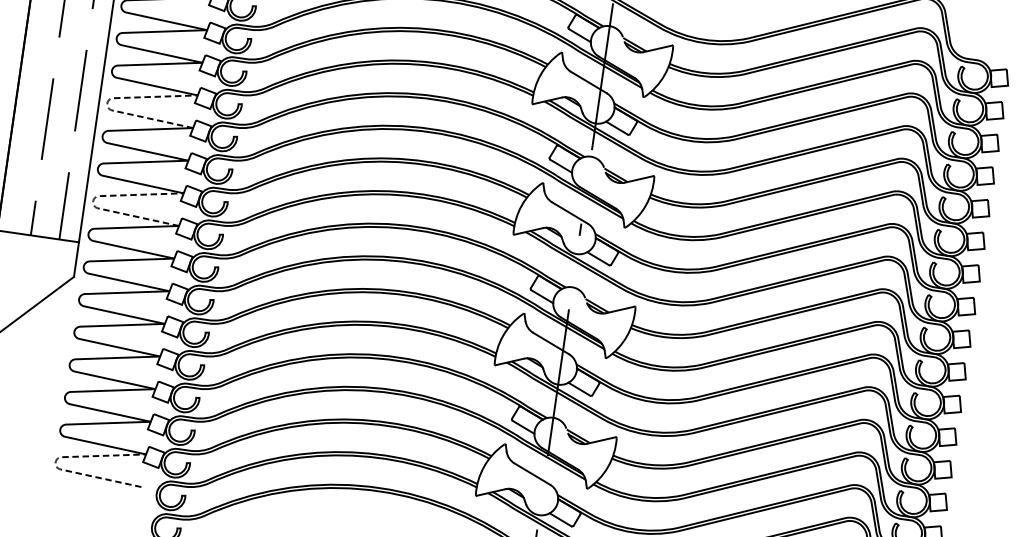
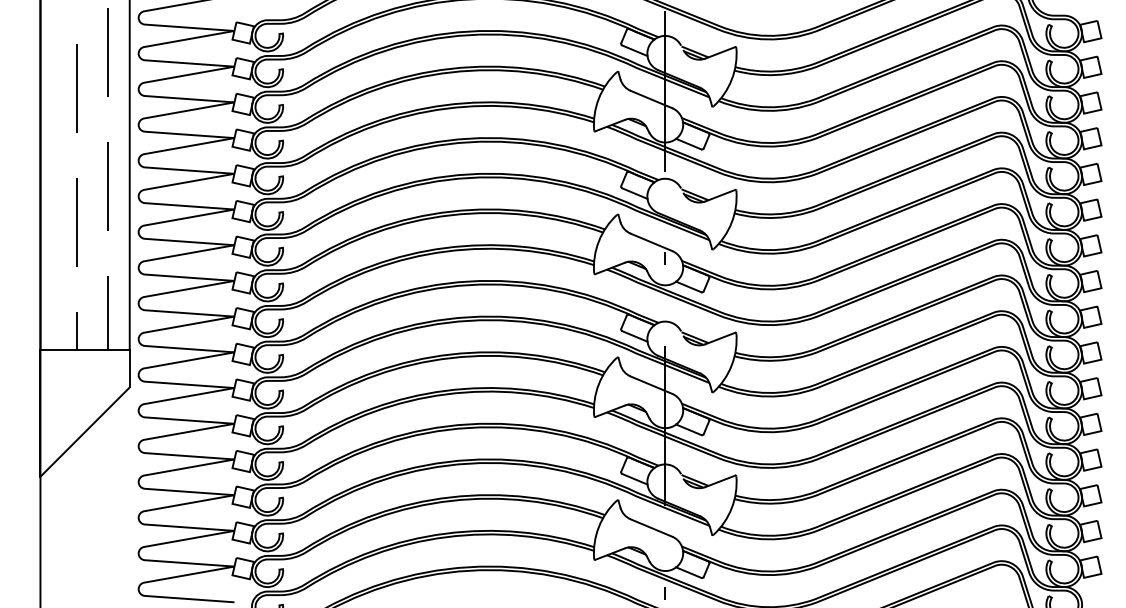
line: (107, 102) -> (138, 195), dashed -> solid
line: (93, 200) -> (138, 302), dashed -> solid
line: (55, 461) -> (138, 588), dashed -> solid

